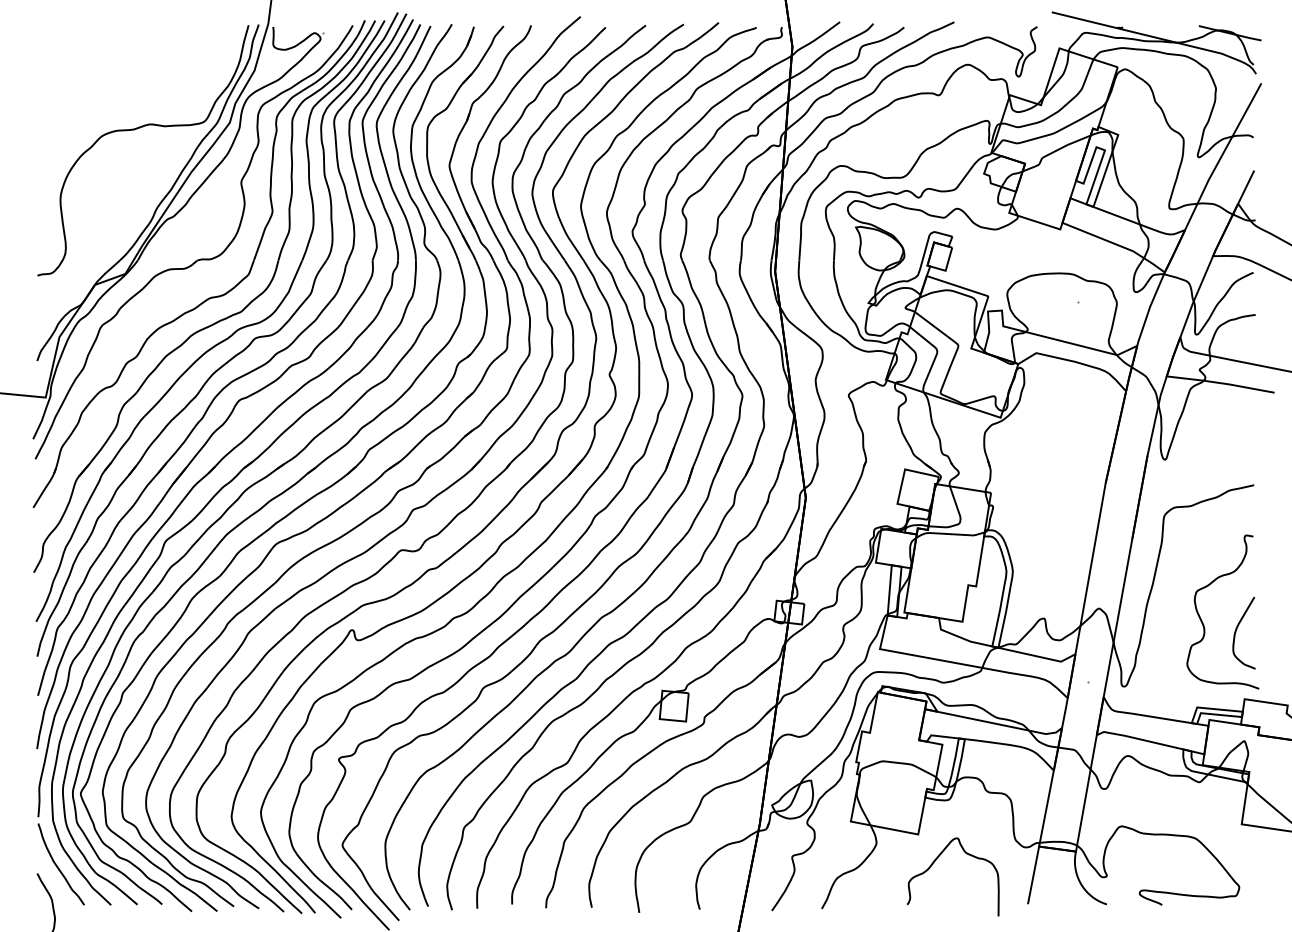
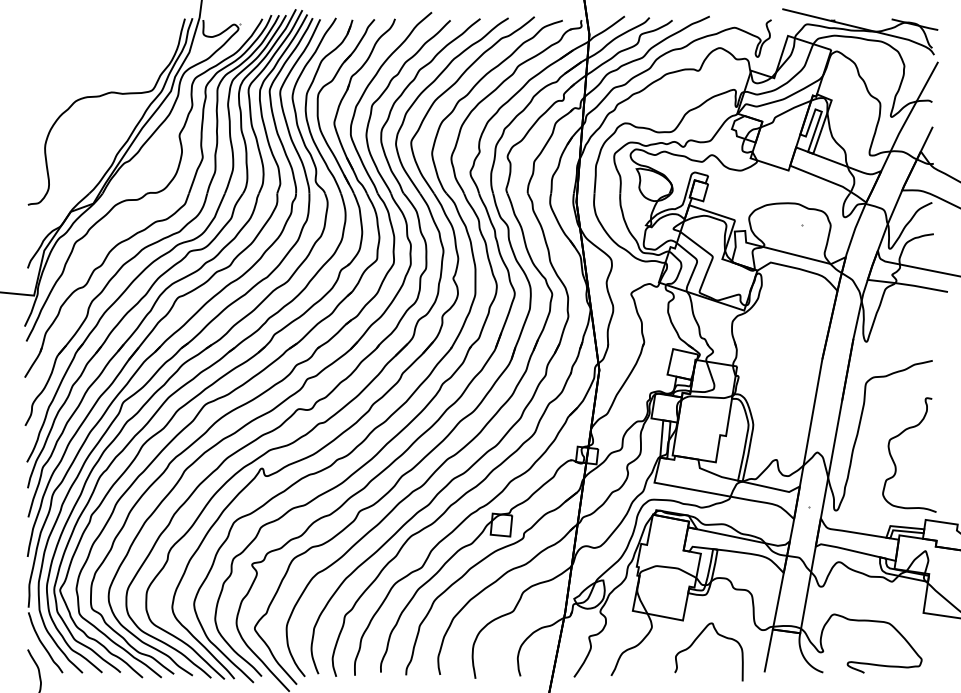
curve: (1237, 630) -> (920, 468), removed

